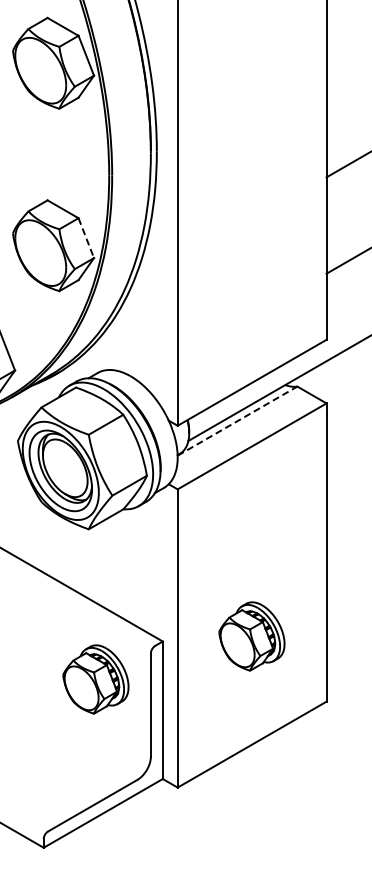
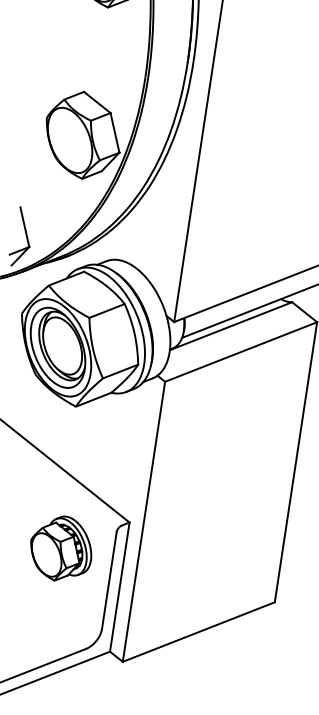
line: (86, 238) -> (115, 133), dashed -> solid
line: (237, 420) -> (231, 325), dashed -> solid
part: (251, 636) -> (213, 530), removed

